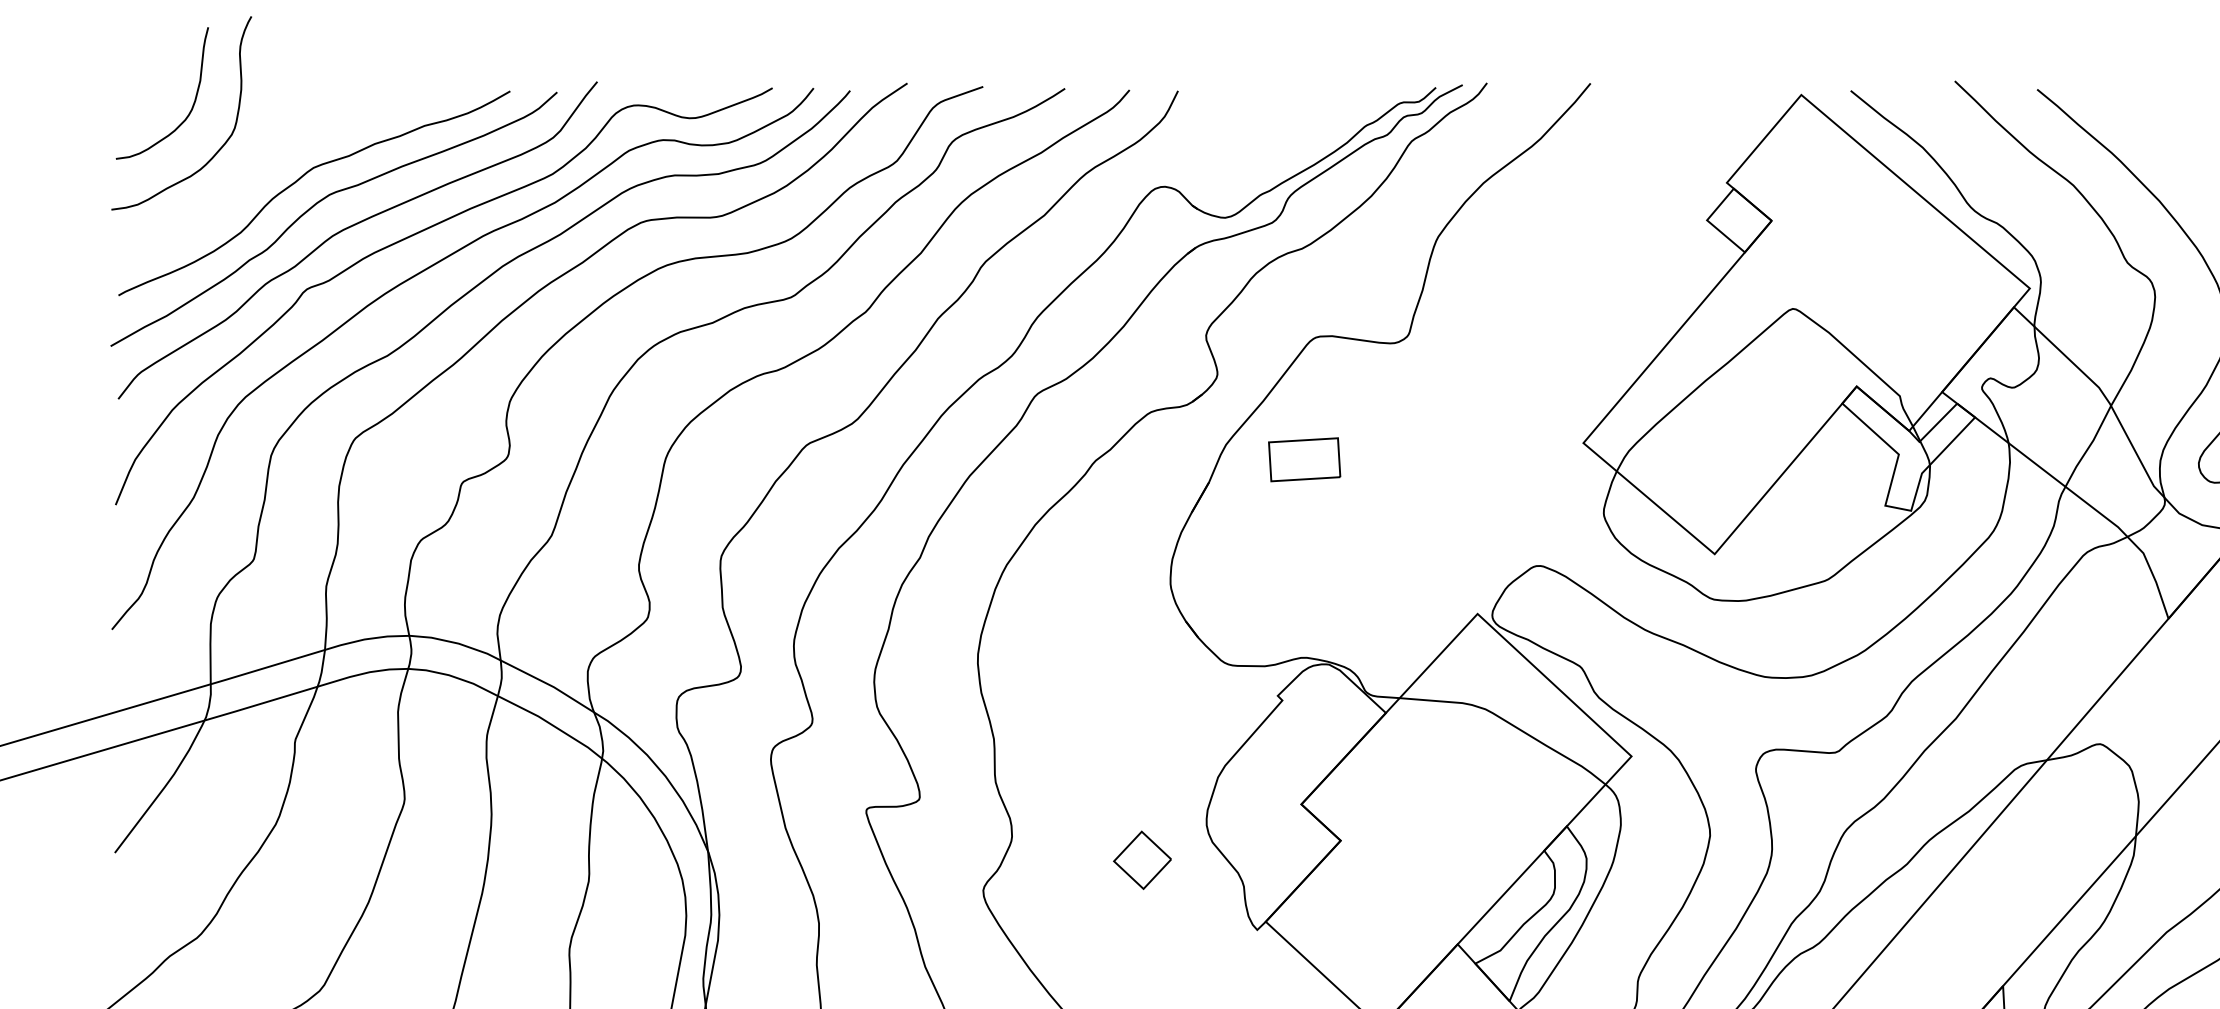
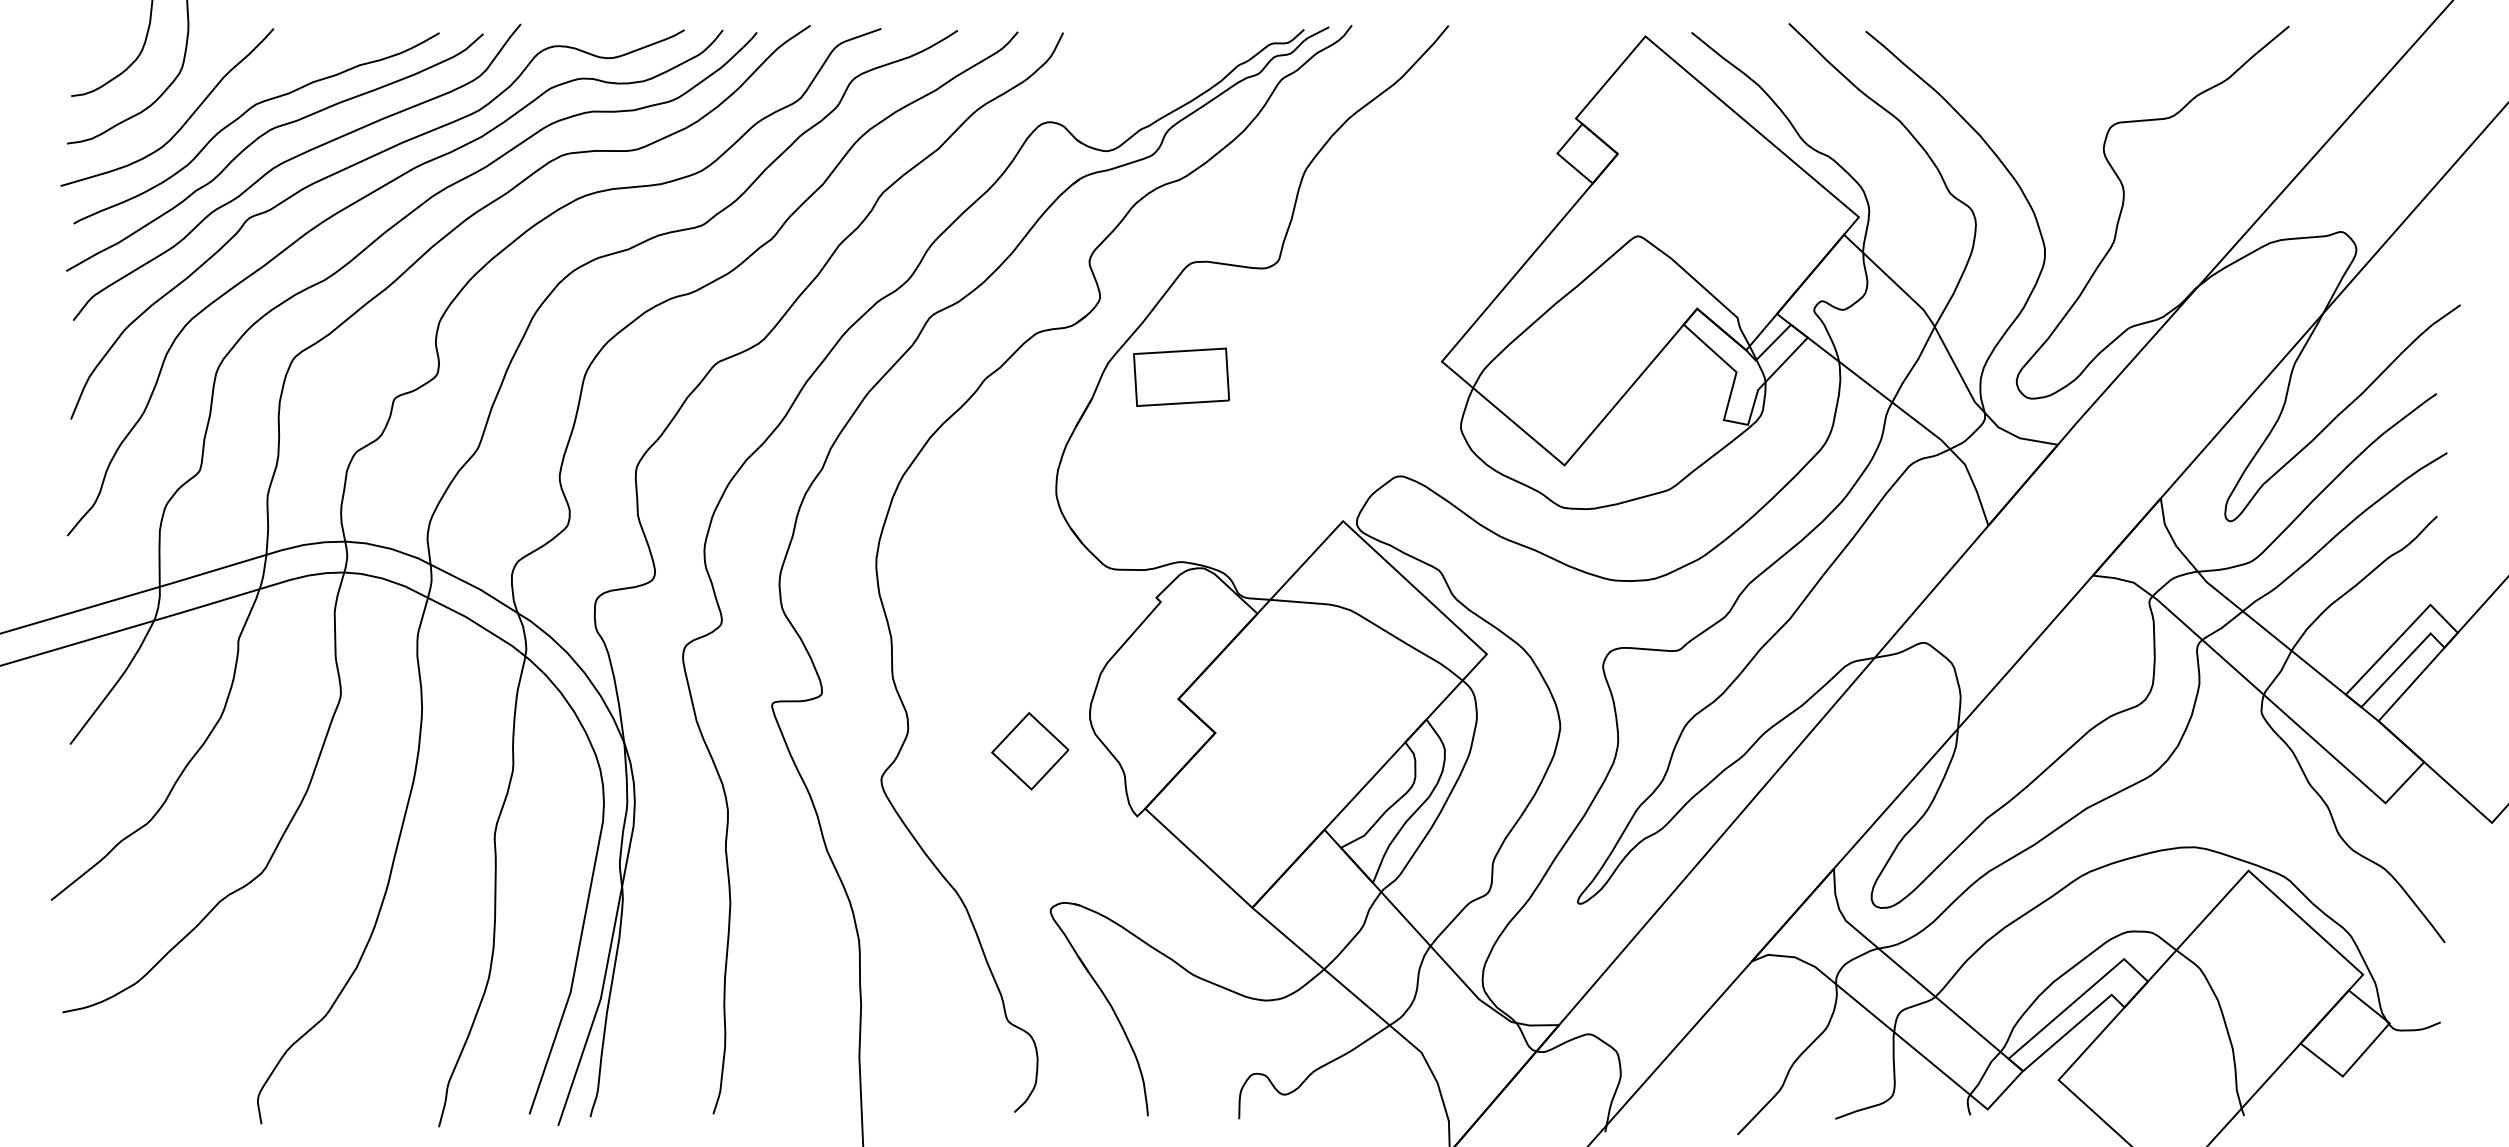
curve: (236, 188) -> (183, 123), added
part: (1304, 459) -> (1181, 376), size x1.43
part: (1141, 860) -> (1029, 751), size x1.43

